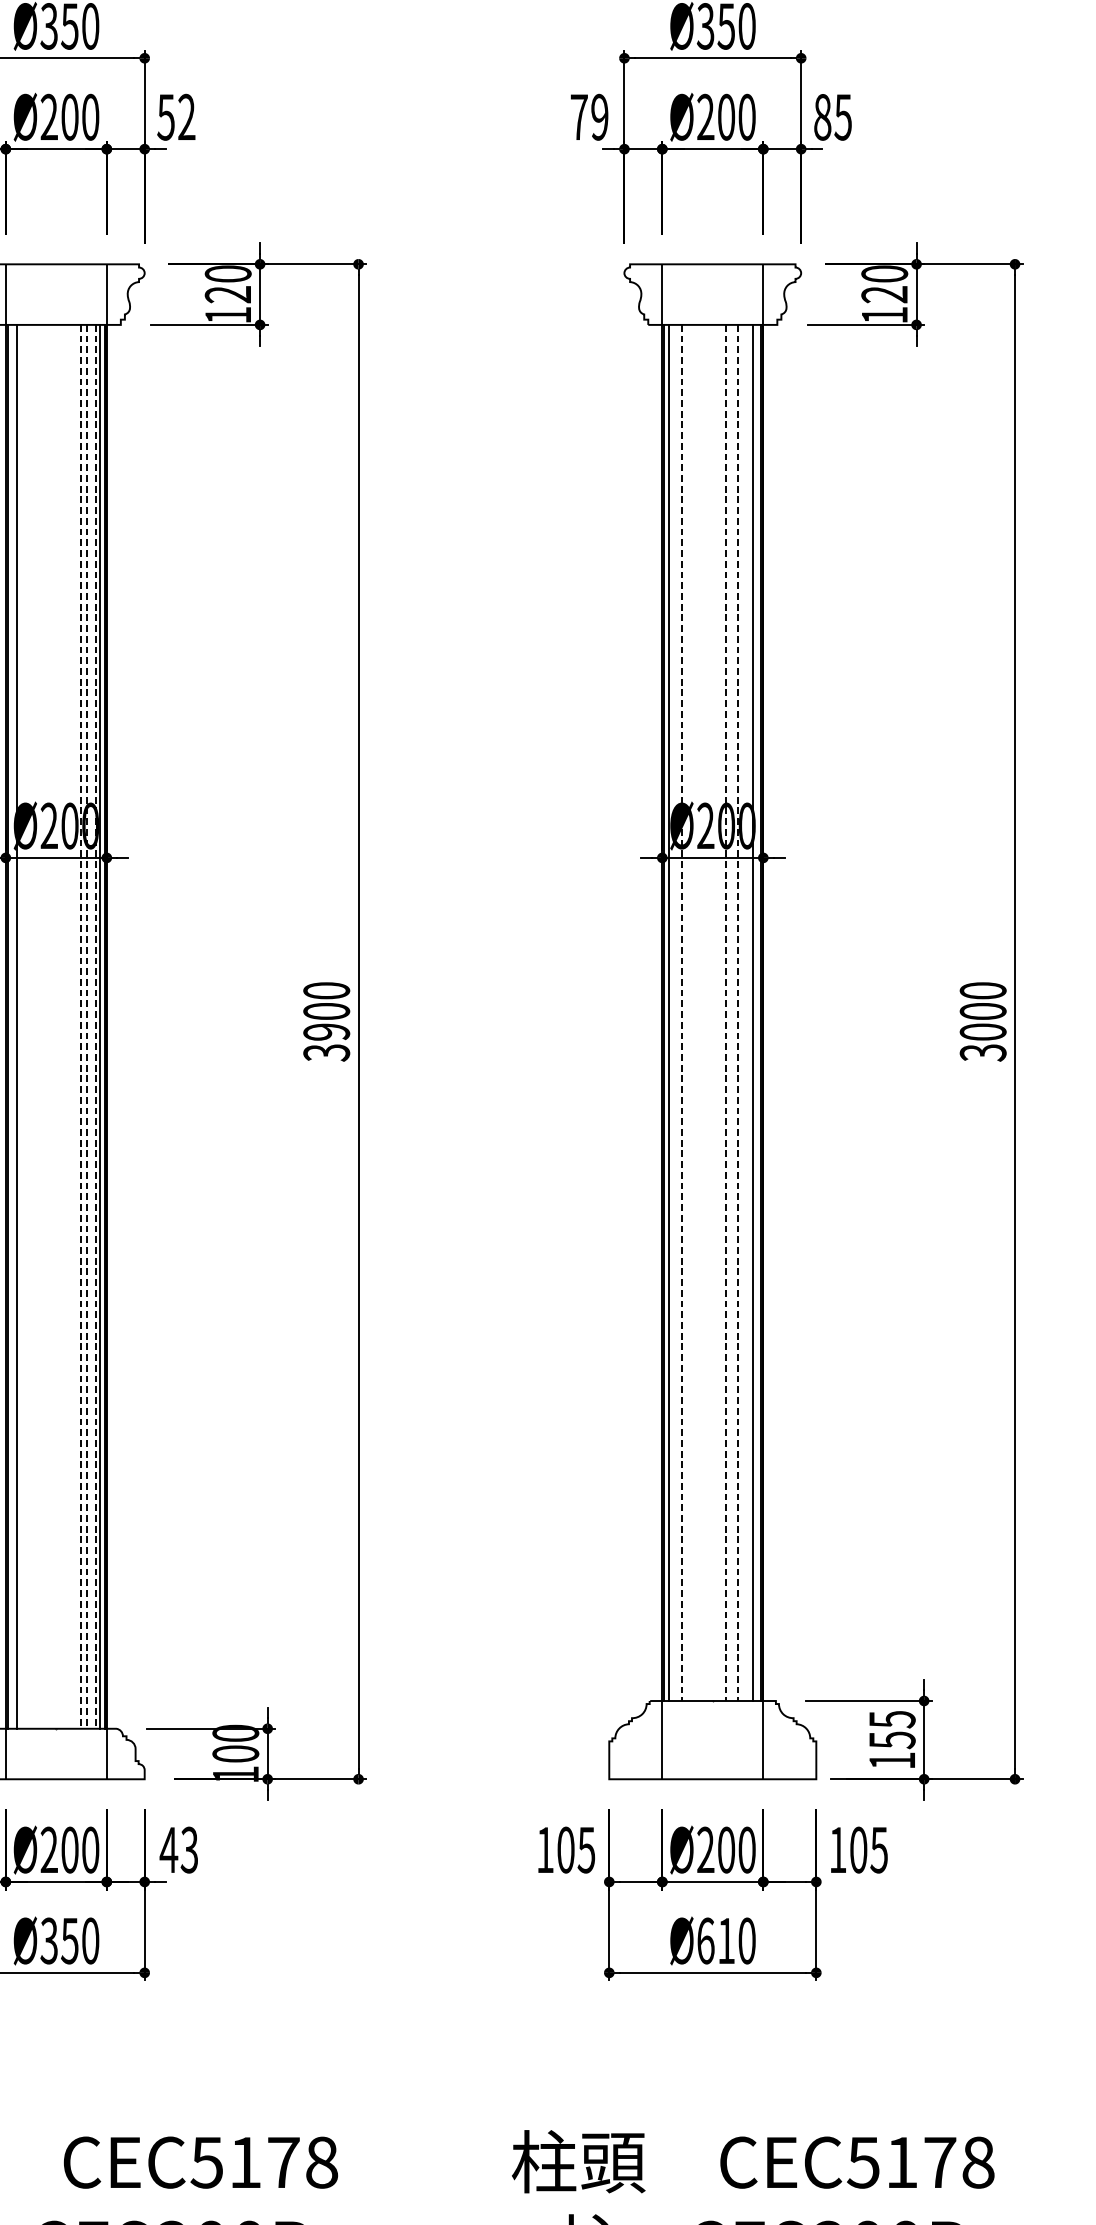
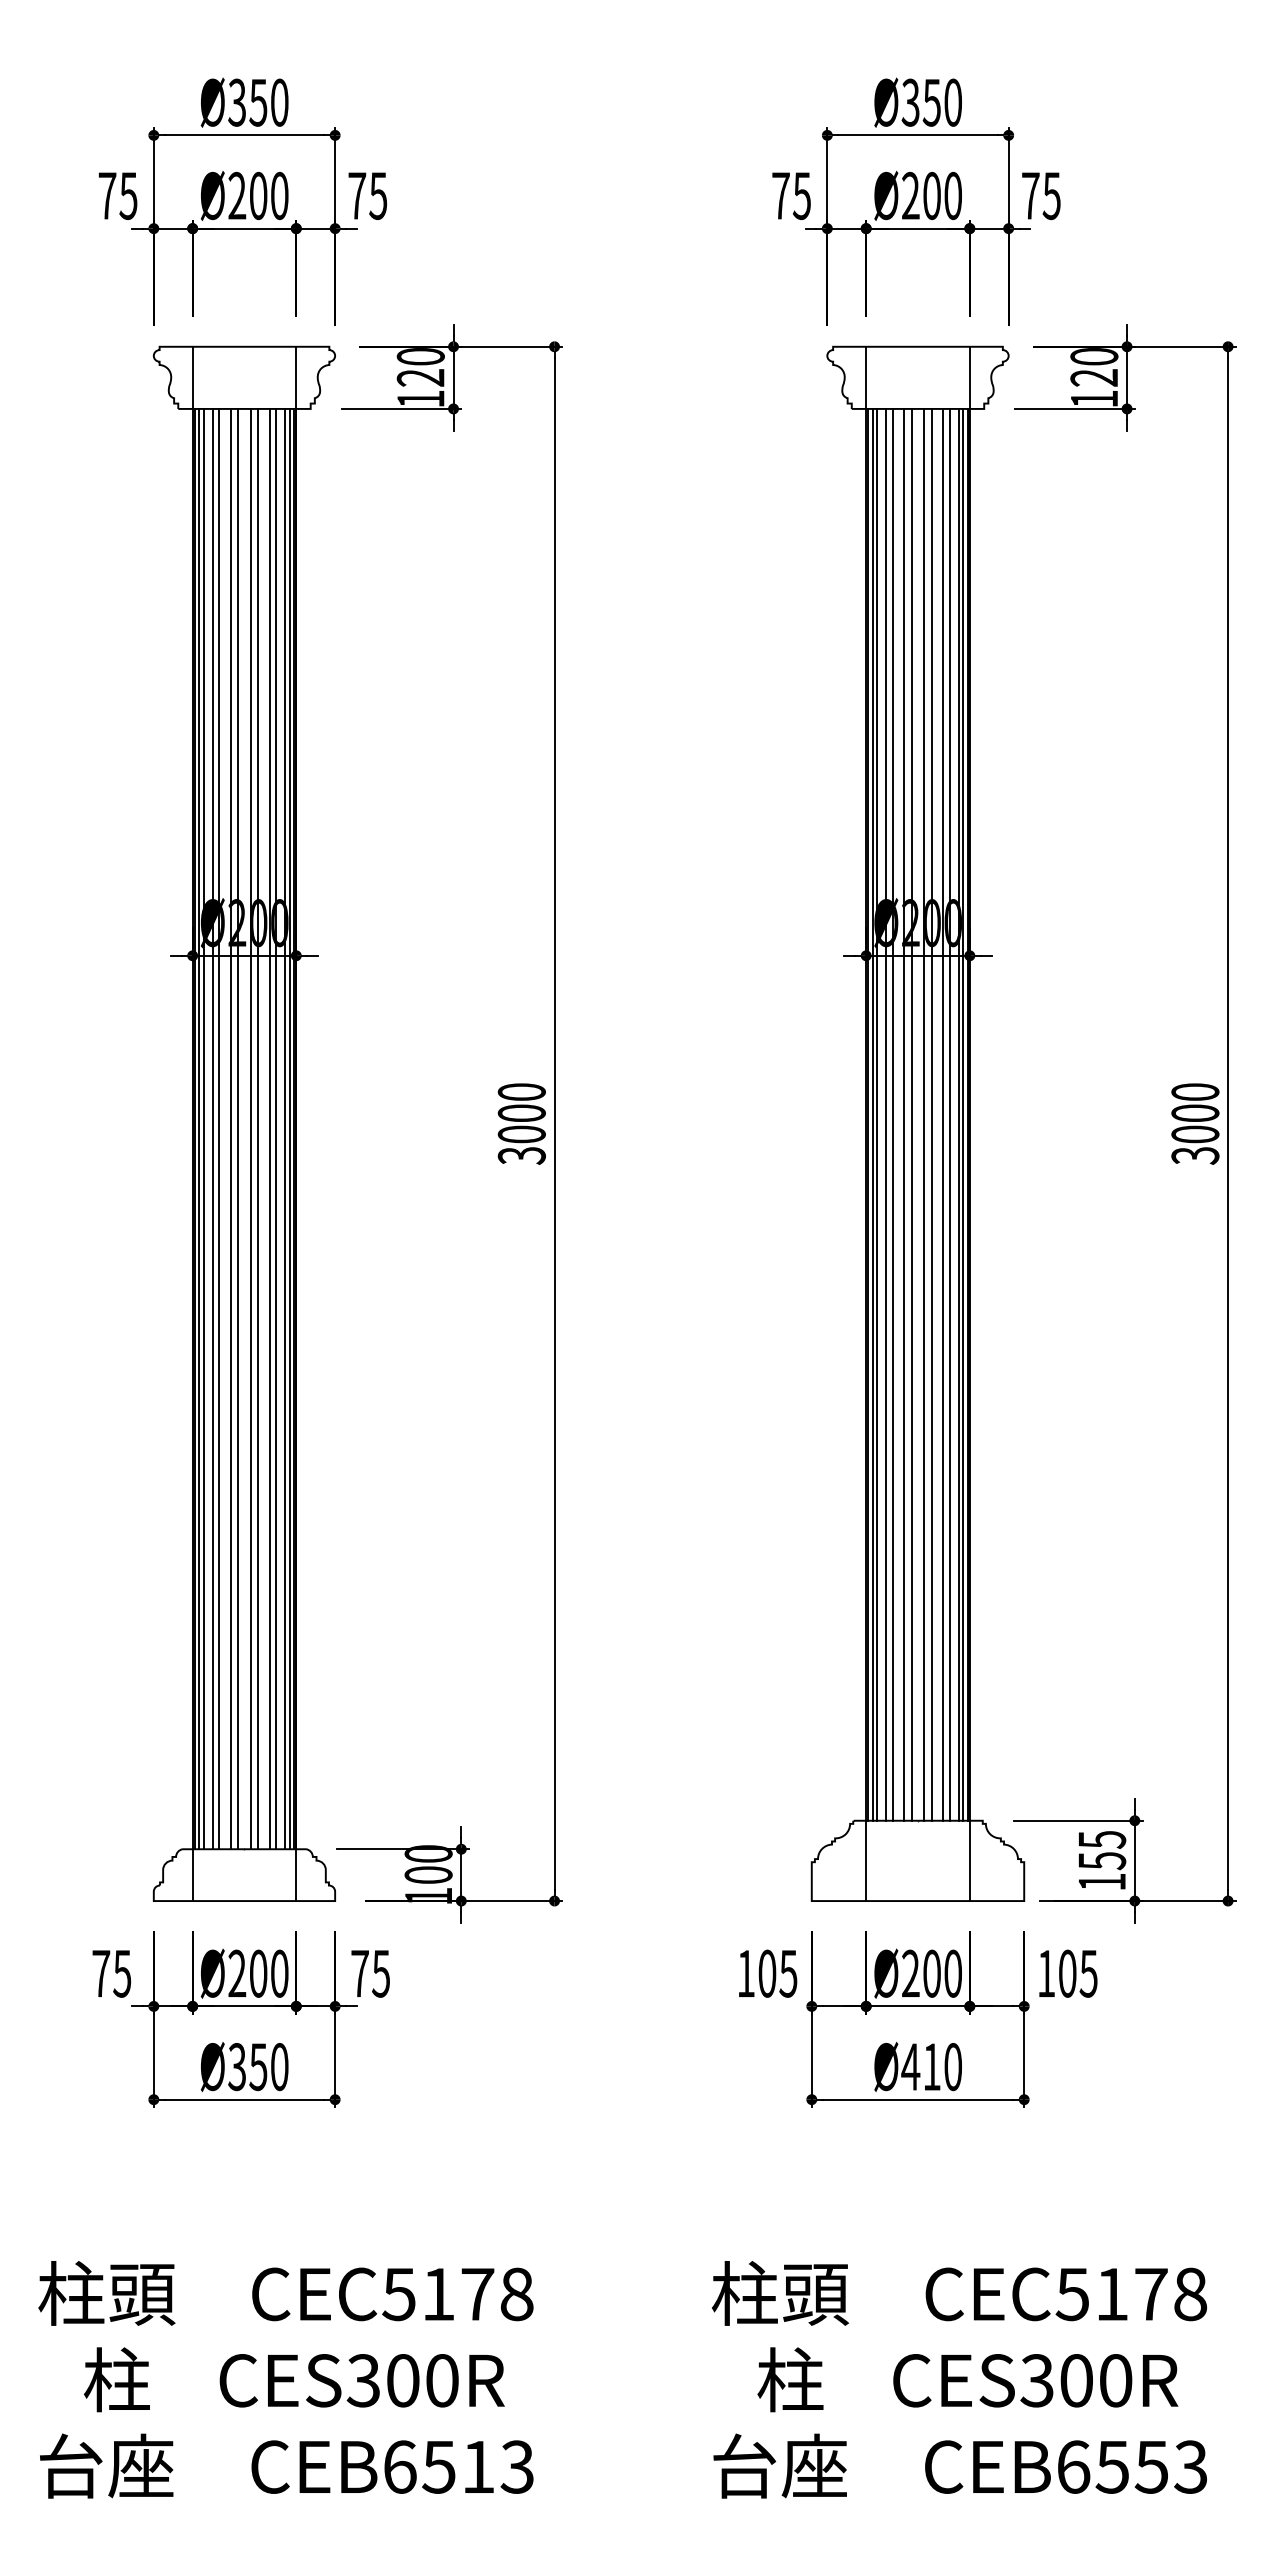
text: (176, 116) -> (367, 195), 52 -> 75
text: (599, 116) -> (801, 195), 79 -> 75
text: (822, 117) -> (1030, 196), 85 -> 75
line: (673, 1012) -> (877, 1114), added
line: (682, 1012) -> (886, 1114), dashed -> solid
line: (687, 1012) -> (892, 1114), added
line: (699, 1012) -> (904, 1114), added
line: (706, 1012) -> (911, 1114), added
line: (719, 1012) -> (924, 1114), added
line: (725, 1012) -> (931, 1114), dashed -> solid
line: (737, 1012) -> (943, 1114), dashed -> solid
line: (743, 1012) -> (949, 1114), added
line: (757, 1012) -> (963, 1114), added
line: (12, 1026) -> (199, 1128), added
line: (25, 1026) -> (212, 1128), added
line: (31, 1026) -> (219, 1128), added
line: (42, 1026) -> (230, 1128), added
line: (50, 1026) -> (238, 1128), added
line: (62, 1026) -> (250, 1128), added
line: (69, 1026) -> (258, 1128), added
line: (80, 1027) -> (269, 1129), dashed -> solid
line: (87, 1027) -> (276, 1129), dashed -> solid
line: (96, 1027) -> (285, 1129), dashed -> solid
text: (326, 1032) -> (521, 1134), 3900 -> 3000
text: (178, 1849) -> (369, 1973), 43 -> 75
text: (705, 1941) -> (910, 2067), Ø610 -> Ø410

